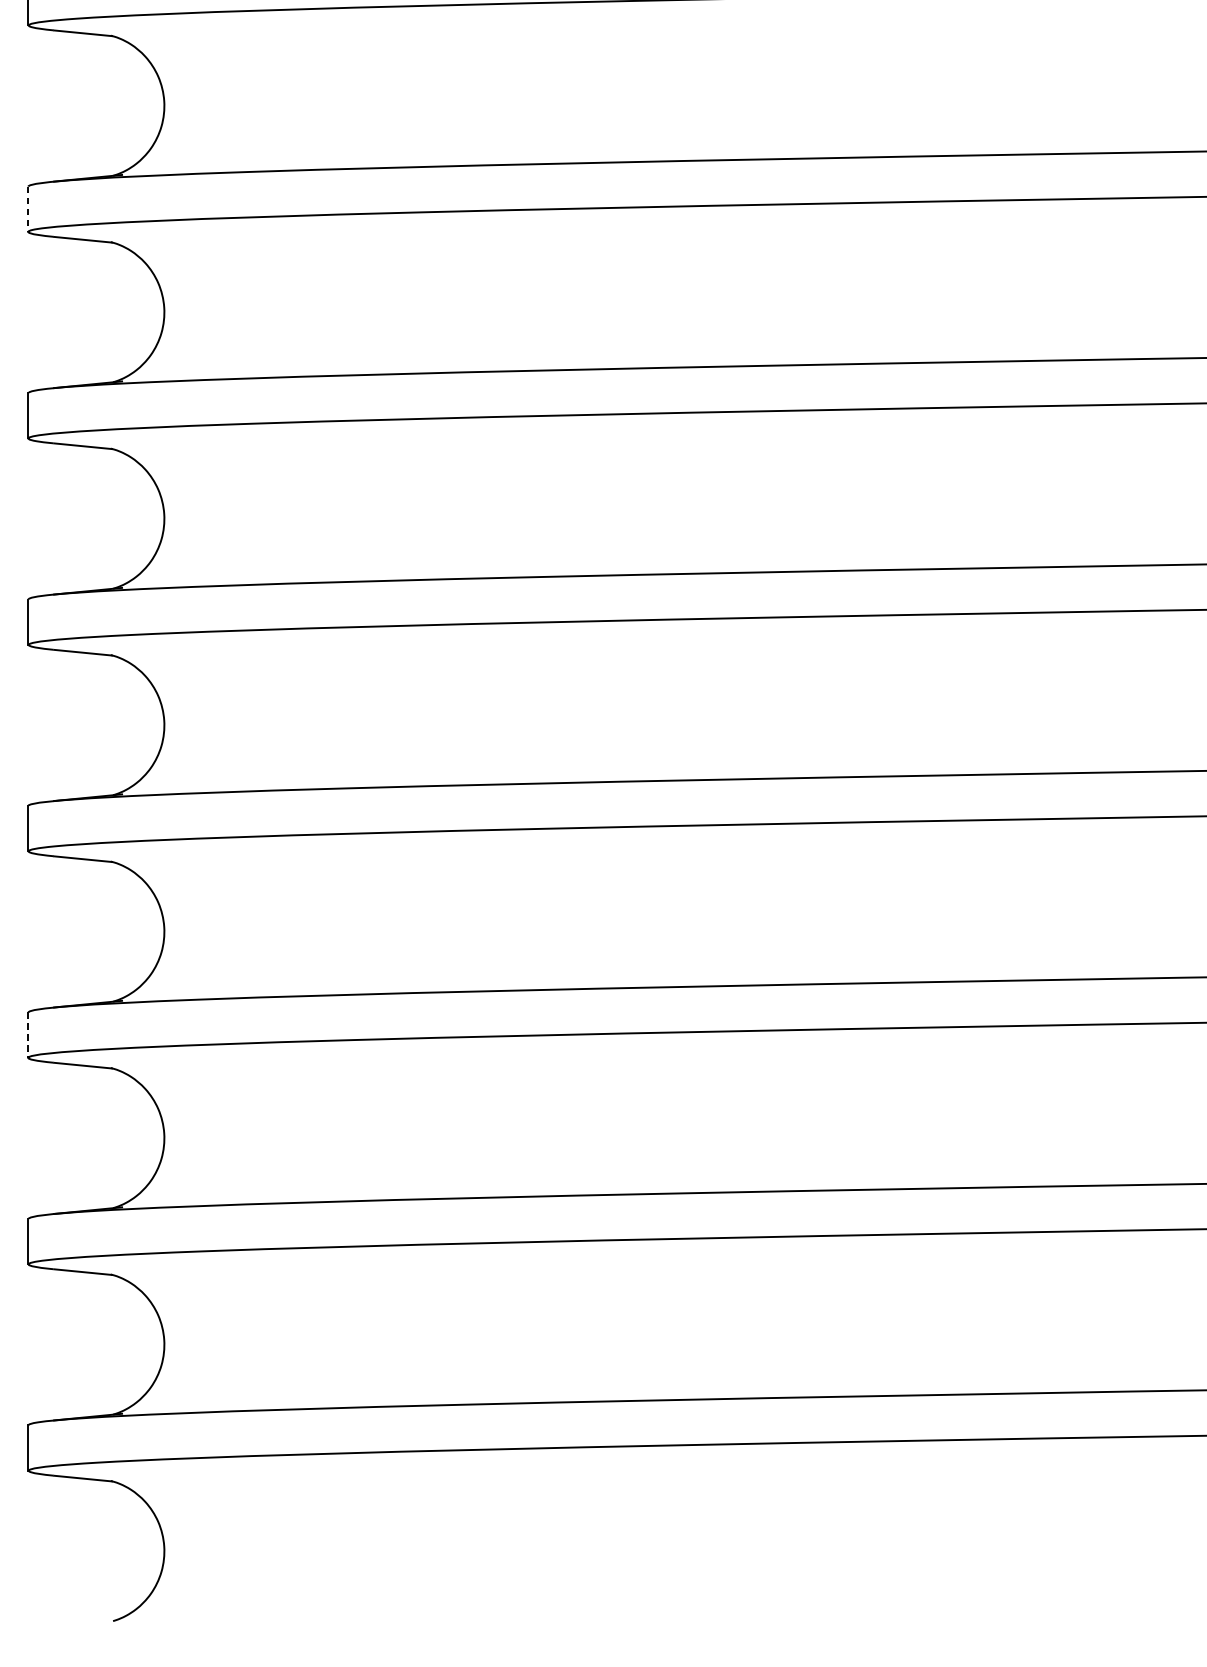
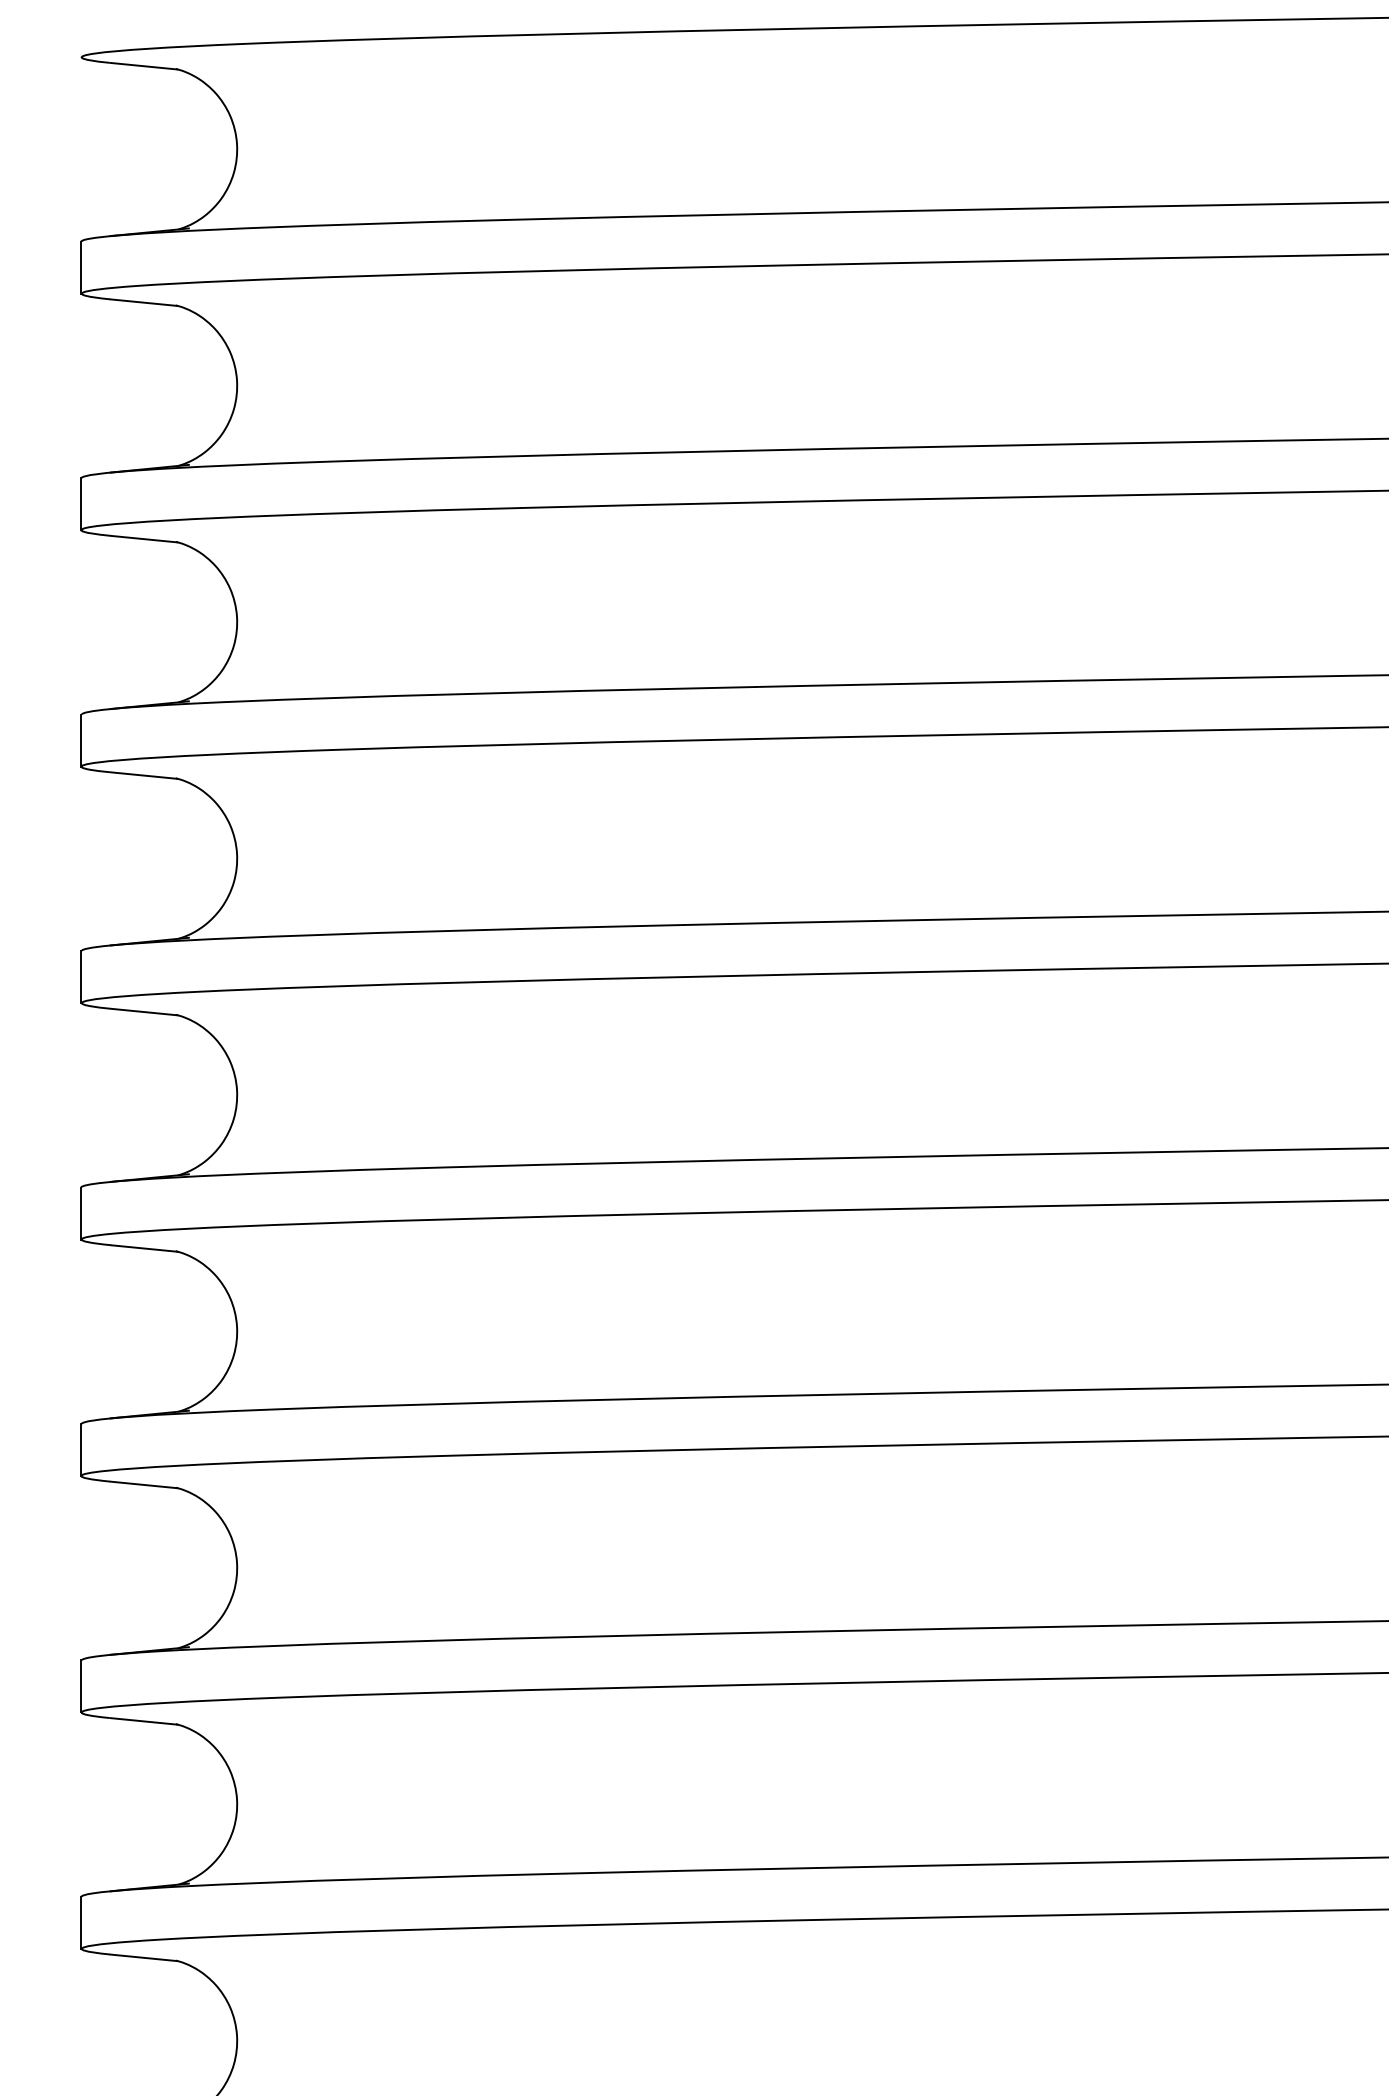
line: (28, 209) -> (81, 504), dashed -> solid
line: (28, 1035) -> (81, 1450), dashed -> solid

